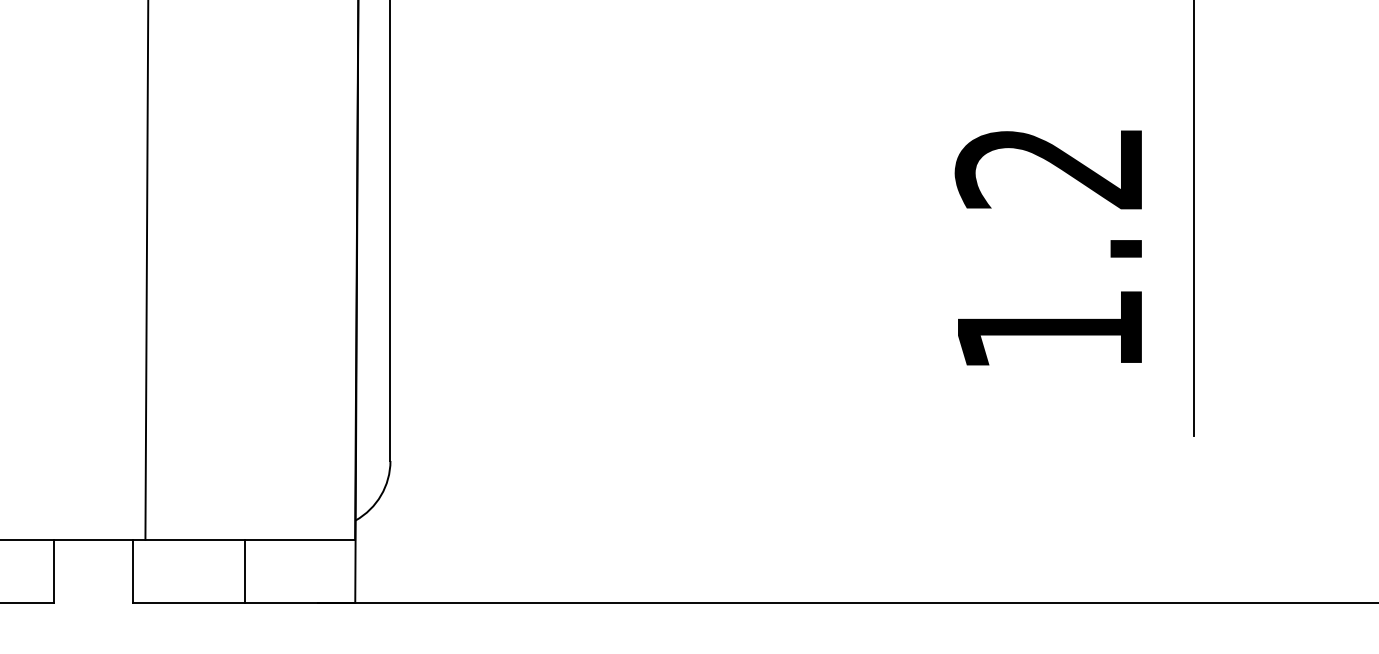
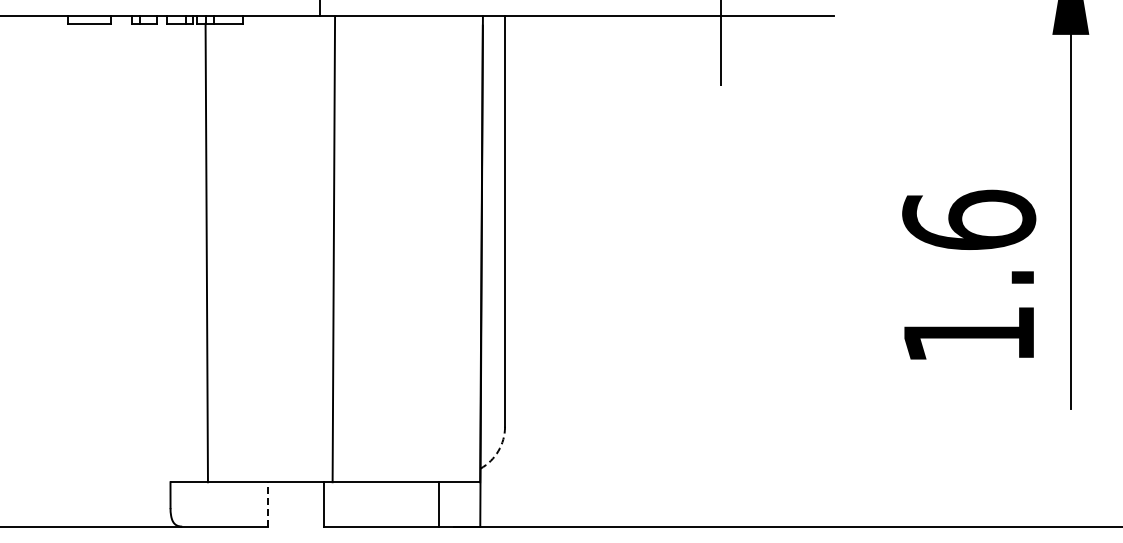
text: (1050, 166) -> (969, 219), 1.2 -> 1.6
arc: (381, 496) -> (498, 451), solid -> dashed
line: (54, 569) -> (268, 503), solid -> dashed
line: (244, 571) -> (438, 504), moved

